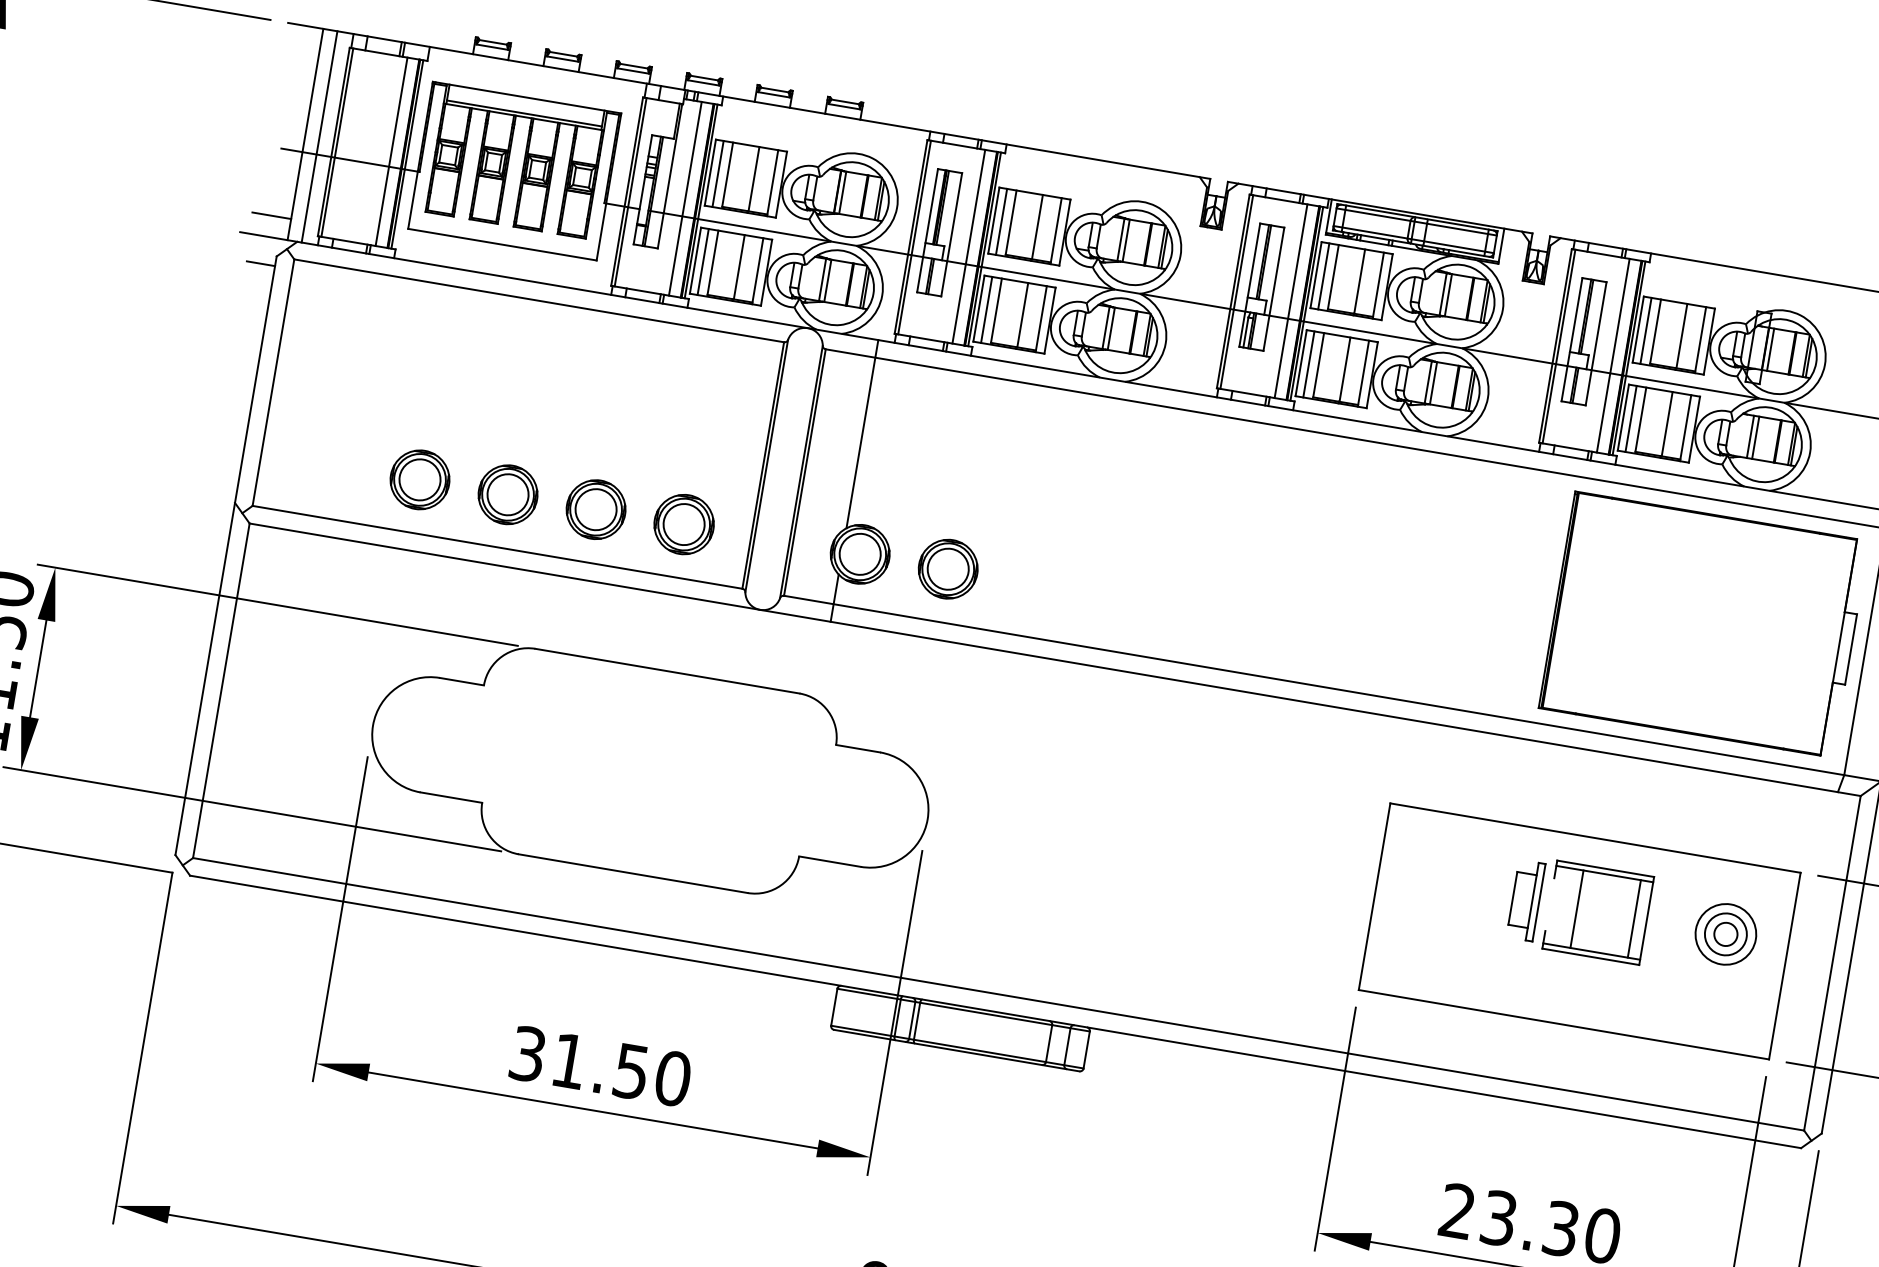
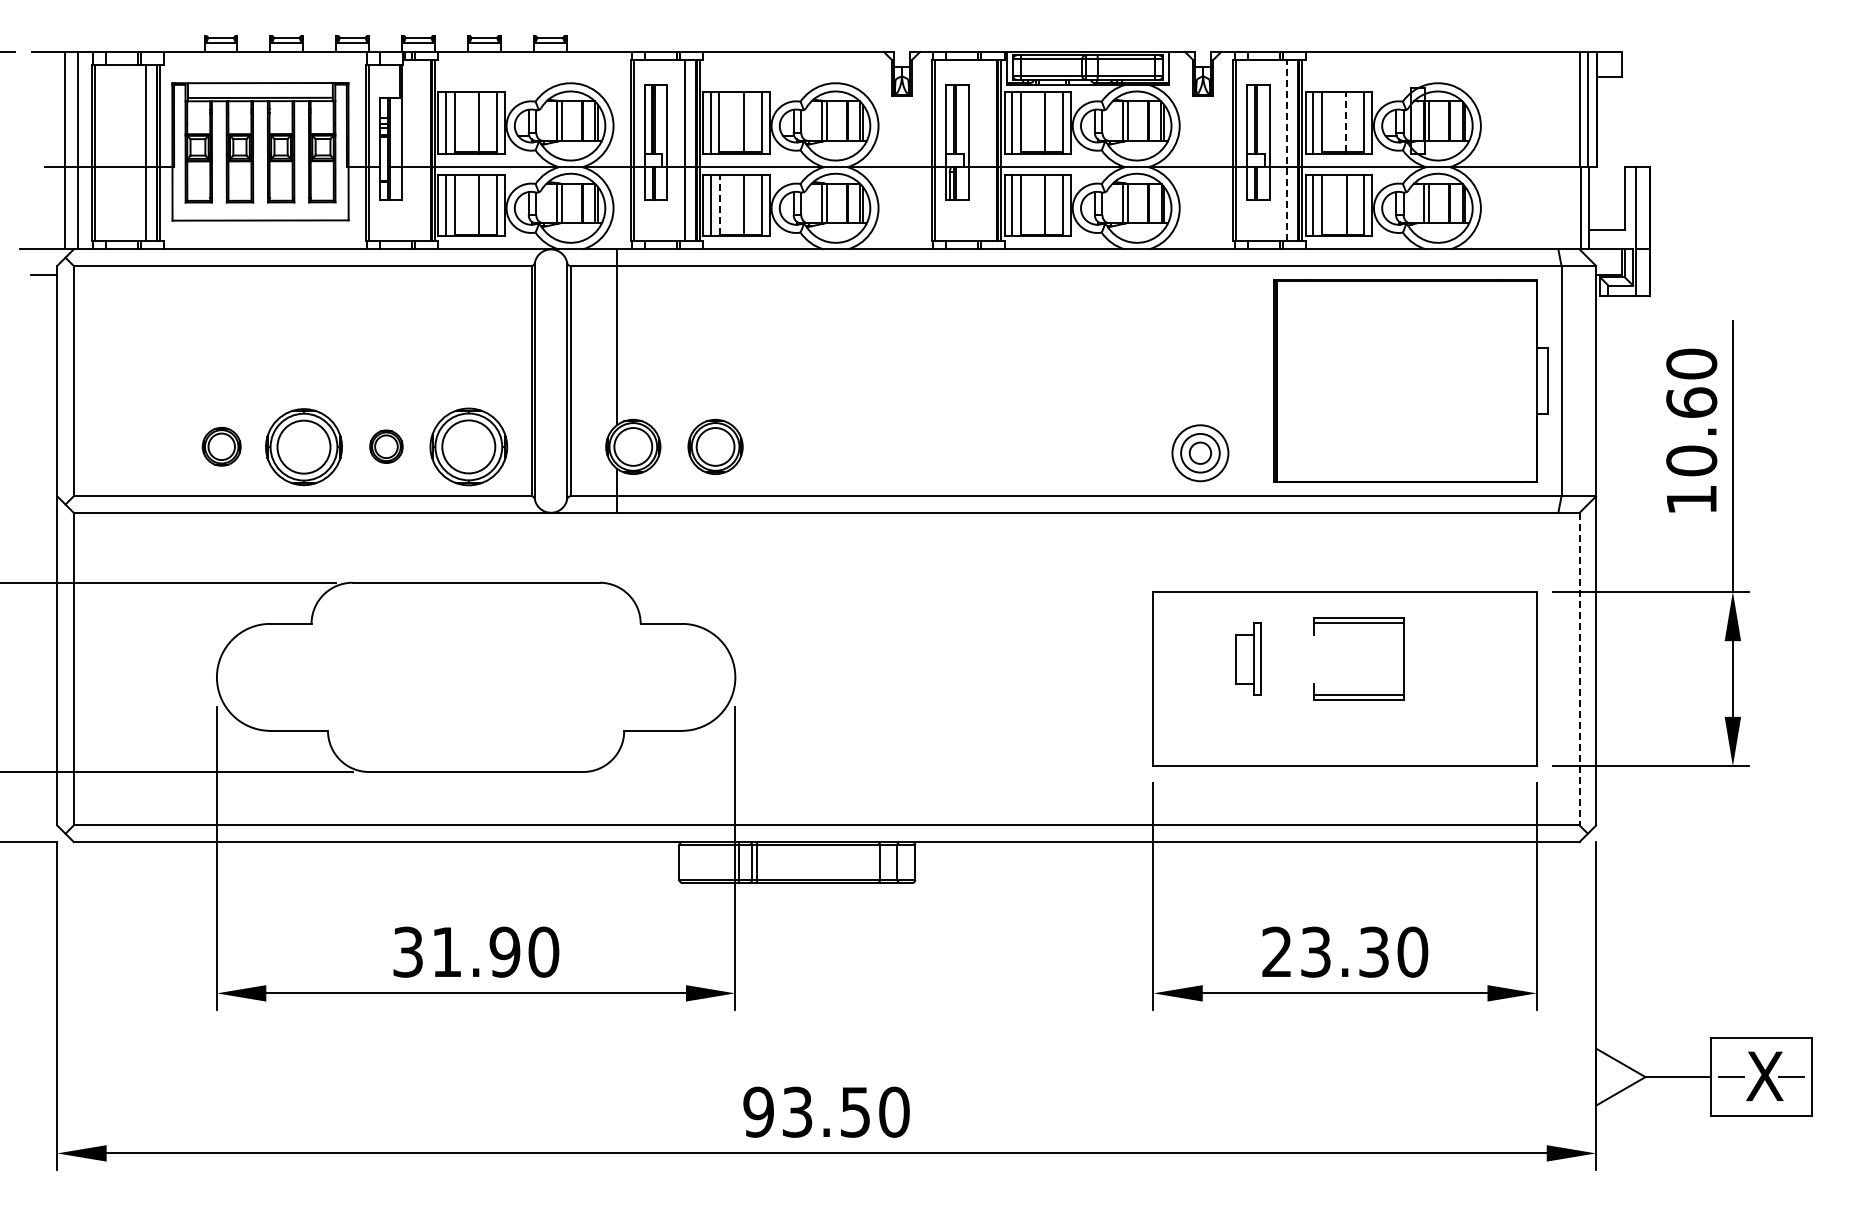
line: (685, 198) -> (419, 150), removed
line: (271, 215) -> (46, 229), removed
line: (1290, 300) -> (985, 150), removed
line: (996, 310) -> (719, 204), solid -> dashed
line: (1682, 335) -> (1346, 121), solid -> dashed
line: (1613, 355) -> (1287, 150), solid -> dashed
part: (419, 479) -> (221, 446), size x0.7
part: (508, 494) -> (304, 446), size x1.4
part: (596, 509) -> (386, 446), size x0.6
part: (683, 524) -> (468, 446), size x1.4
part: (1526, 899) -> (1248, 658), moved
line: (1577, 909) -> (1339, 659), removed
line: (1633, 919) -> (1392, 659), removed
part: (1725, 934) -> (1200, 453), moved
line: (1832, 963) -> (1579, 669), solid -> dashed
text: (631, 1070) -> (504, 951), 31.50 -> 31.90

